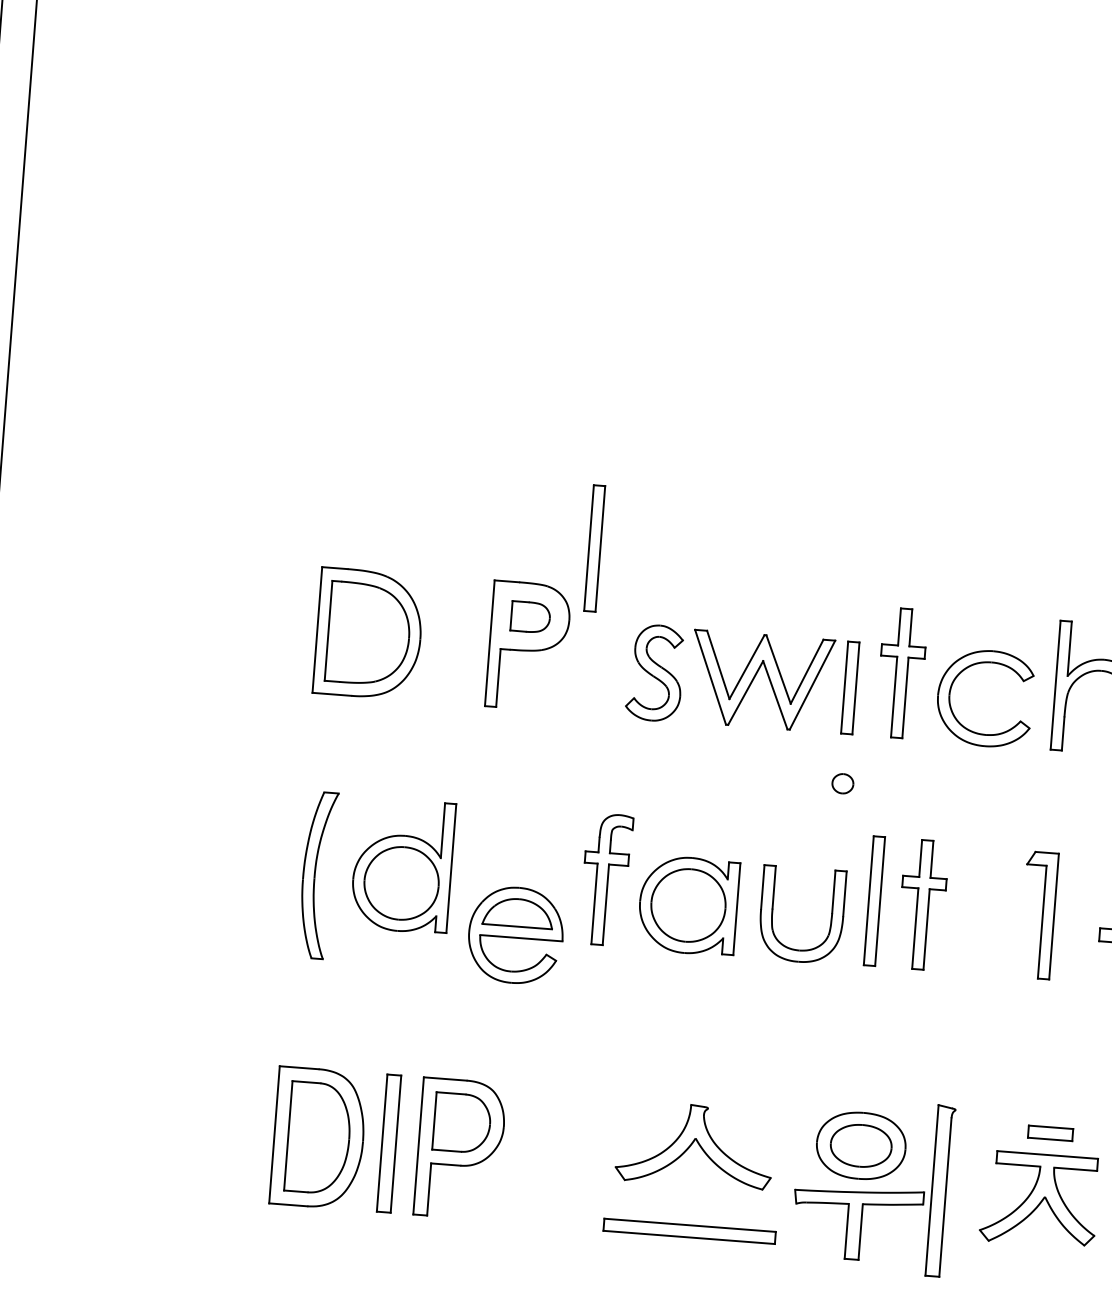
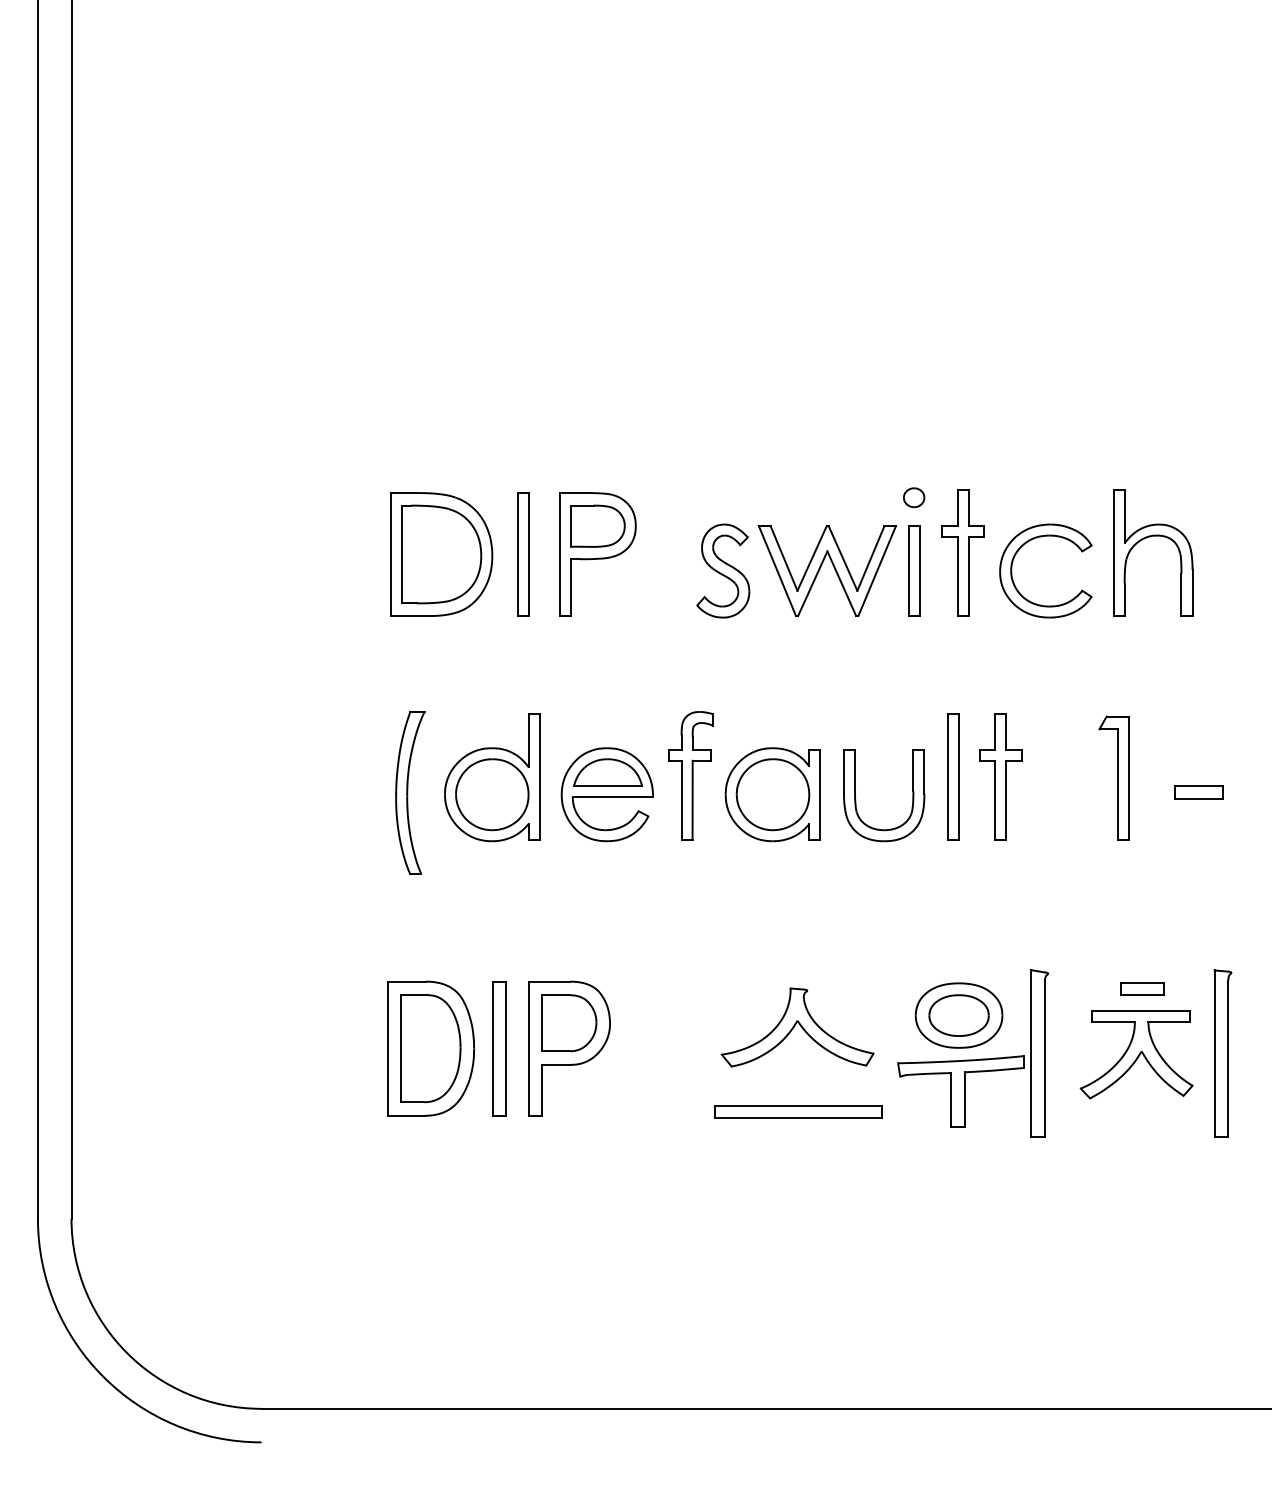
part: (595, 548) -> (523, 554), moved
part: (530, 616) -> (597, 525), size x1.43
part: (843, 783) -> (914, 497), moved
part: (516, 935) -> (607, 794), moved

